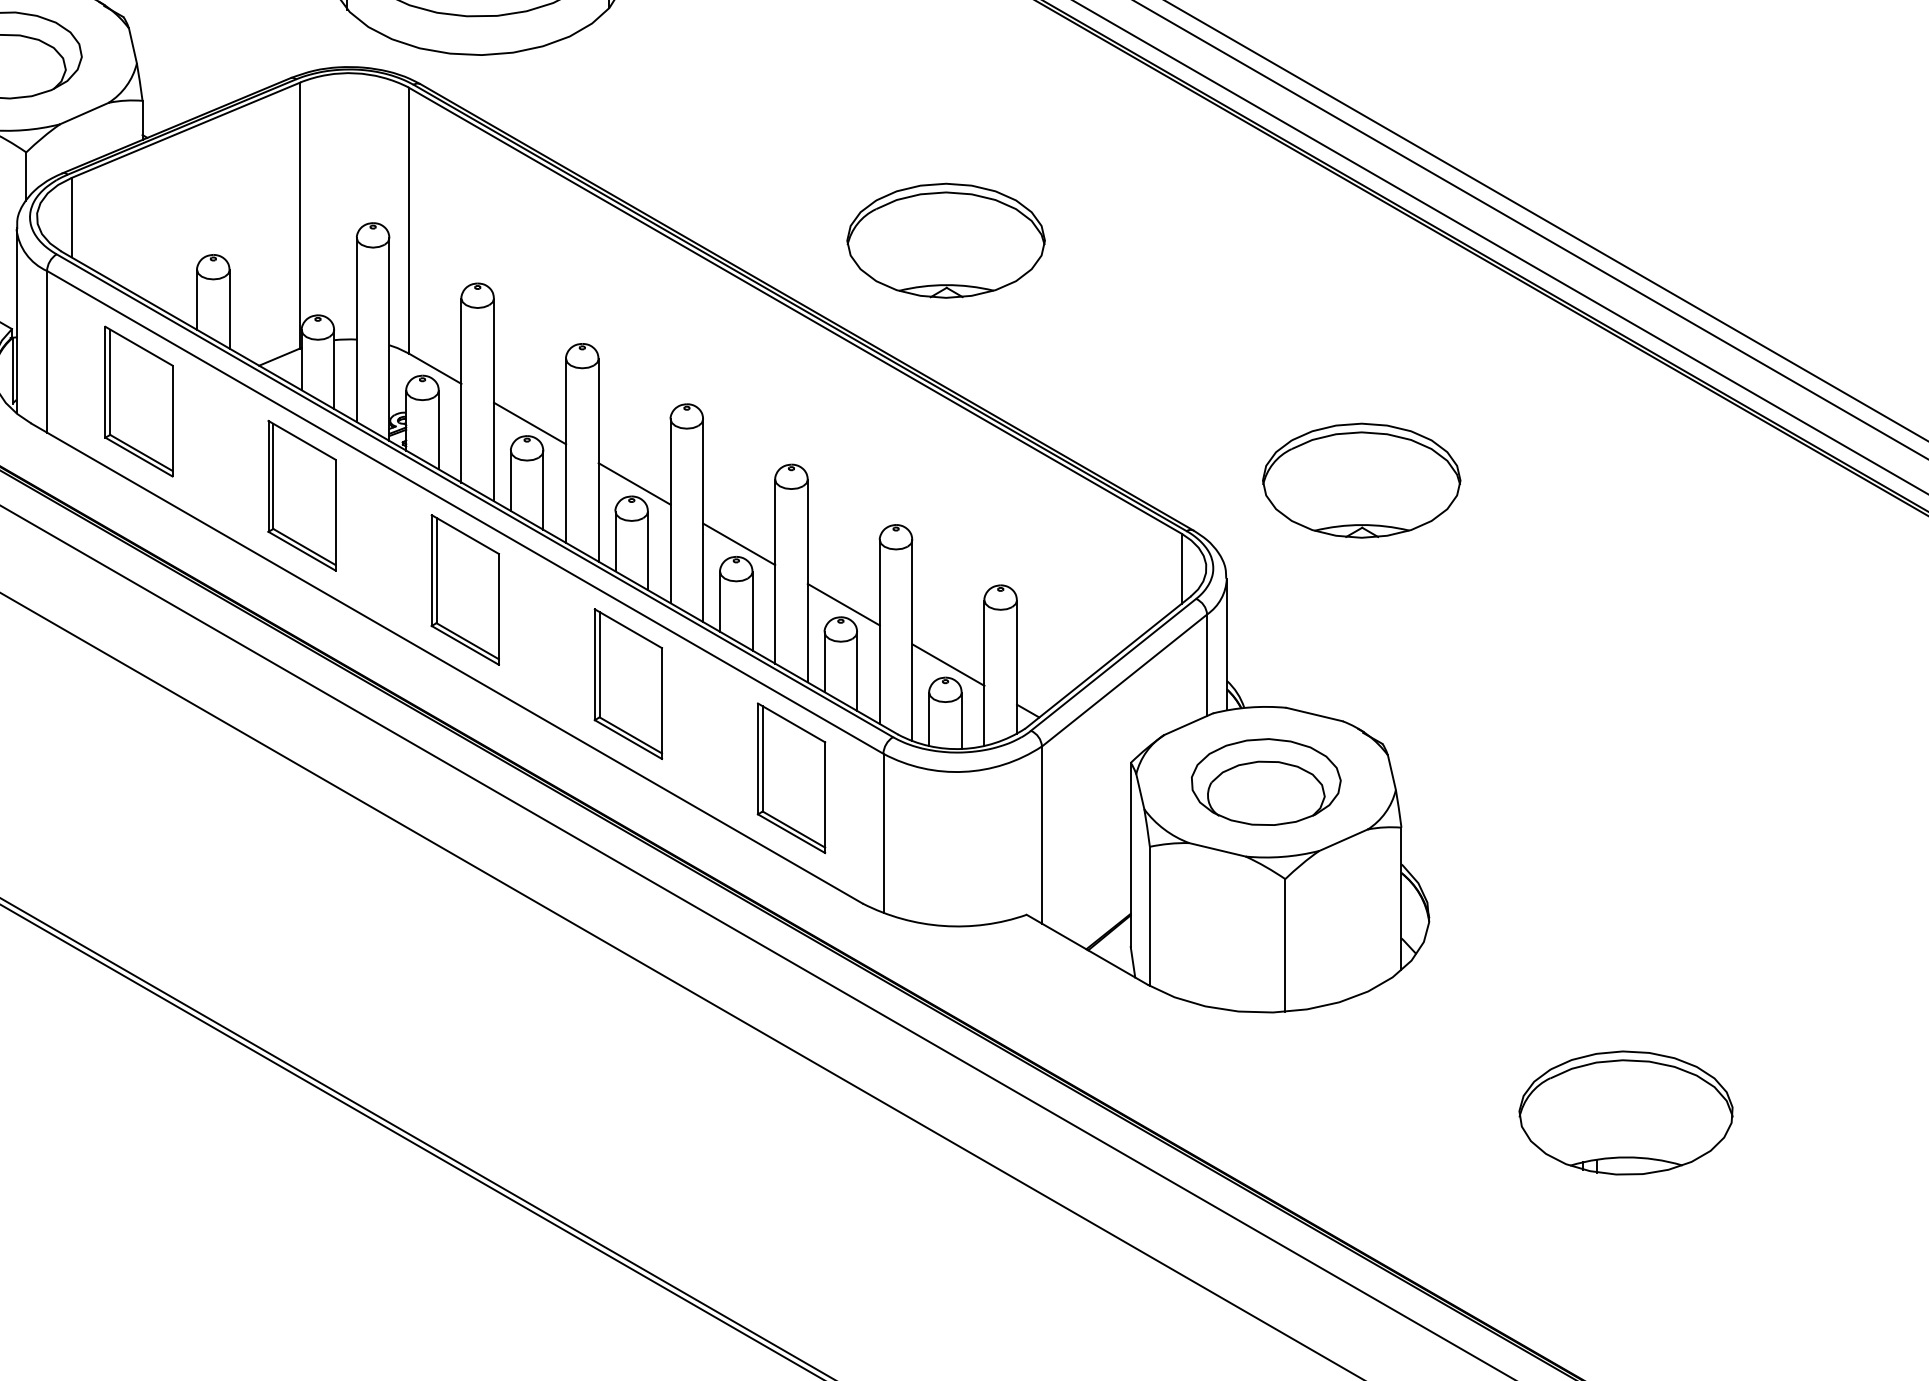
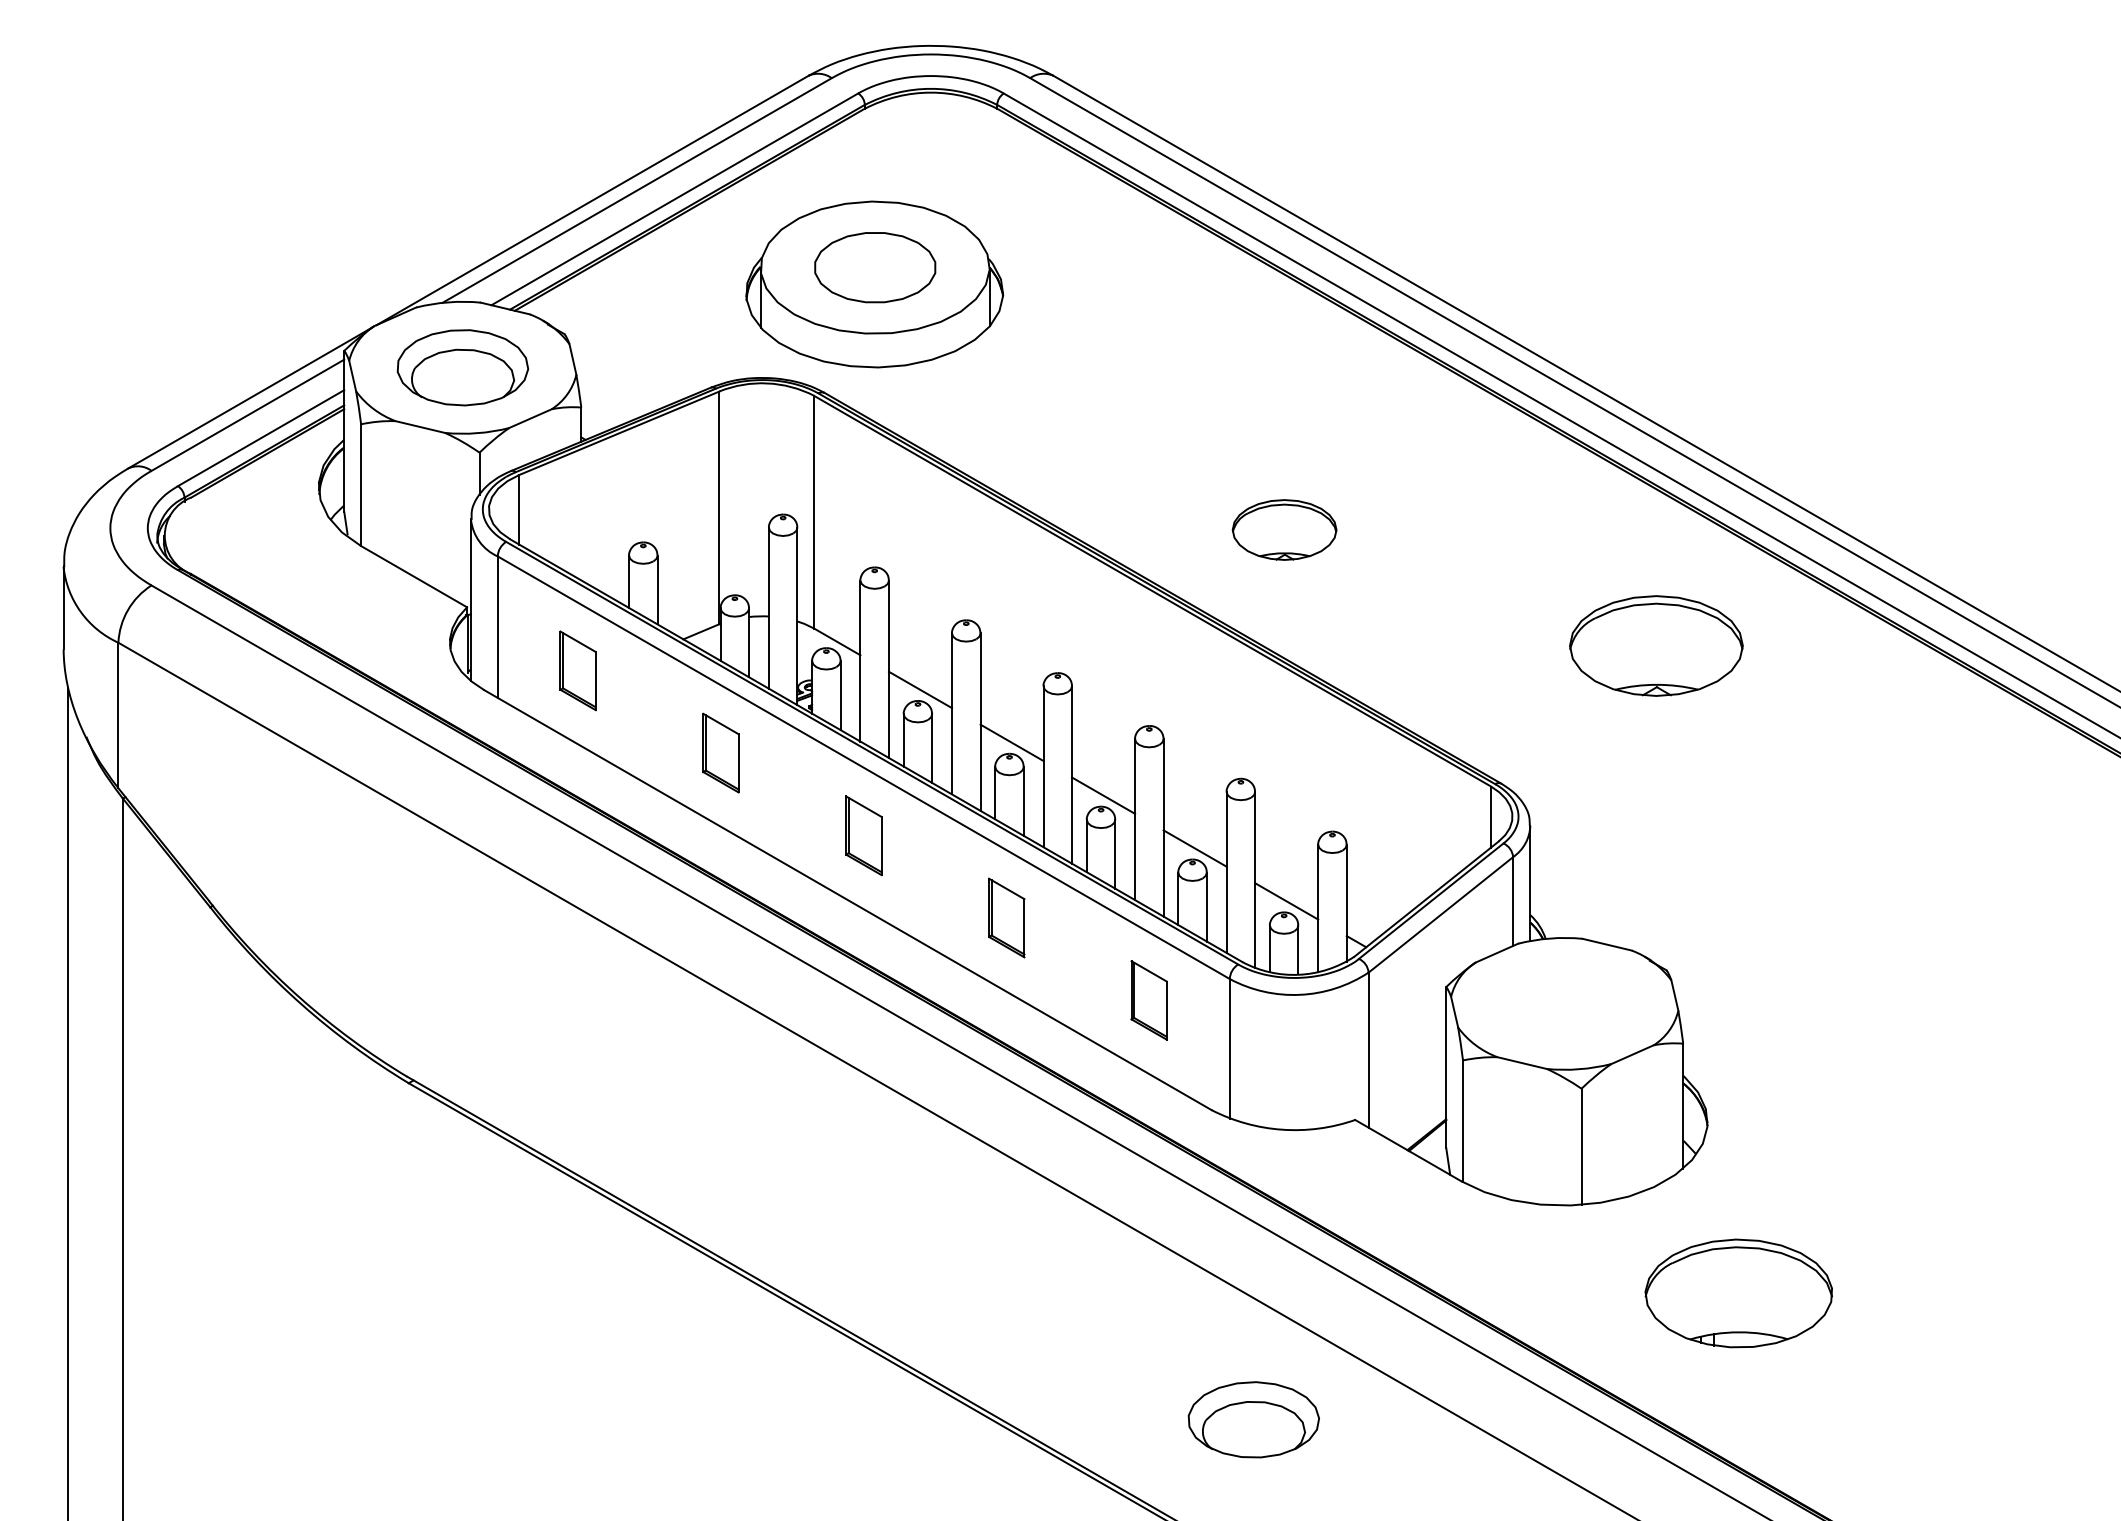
part: (945, 240) -> (1284, 529), size x0.6
part: (138, 401) -> (577, 670), size x0.6
part: (1361, 480) -> (1656, 645), moved
part: (301, 494) -> (720, 752), size x0.6
part: (464, 589) -> (863, 835), size x0.6
part: (628, 683) -> (1006, 917), size x0.6
part: (790, 778) -> (1148, 1000), size x0.6
part: (1265, 781) -> (1253, 1419), moved
part: (1625, 1113) -> (1738, 1293), moved

